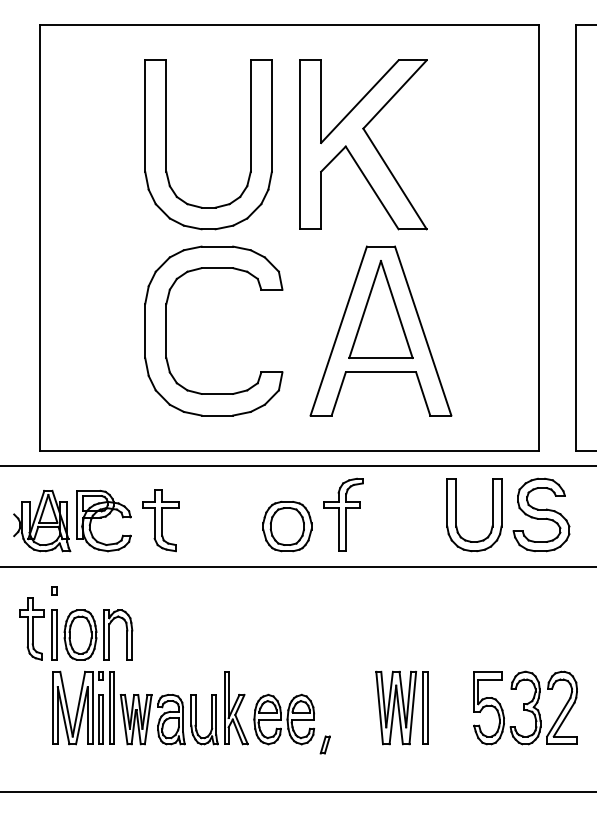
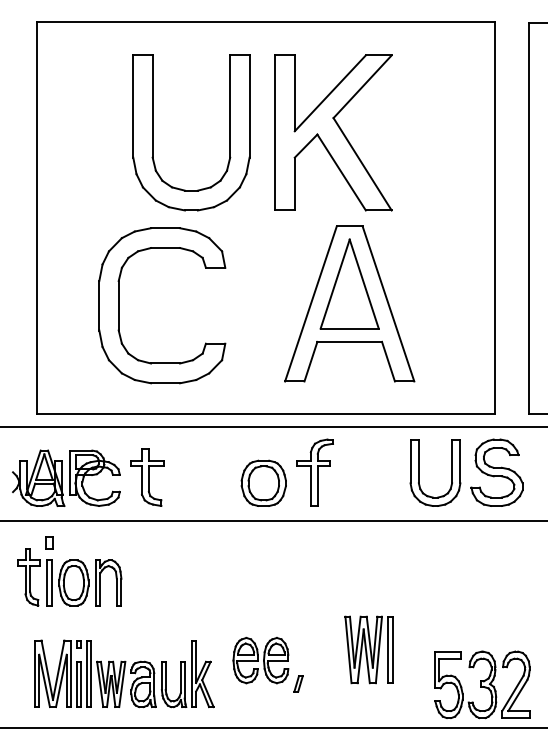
part: (166, 330) -> (118, 305), moved
part: (54, 590) -> (50, 542), size x1.6
part: (150, 707) -> (124, 673), moved
part: (525, 707) -> (482, 684), moved

